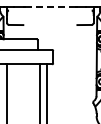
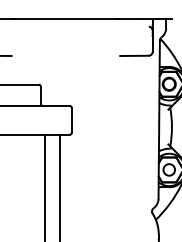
line: (49, 6) -> (64, 18), dashed -> solid

